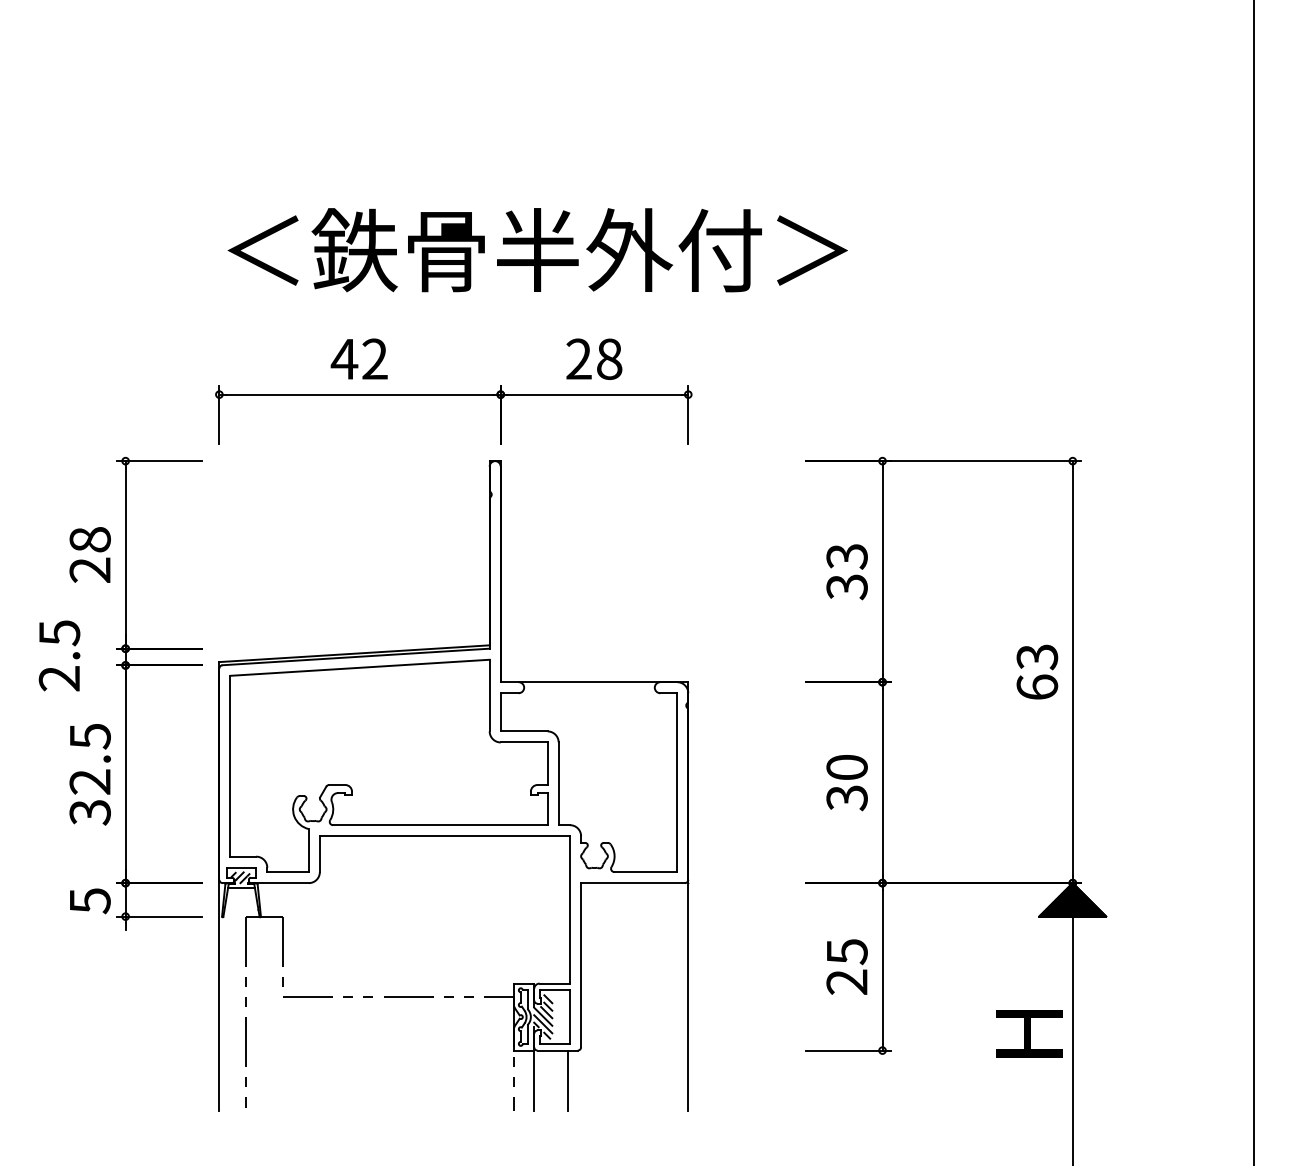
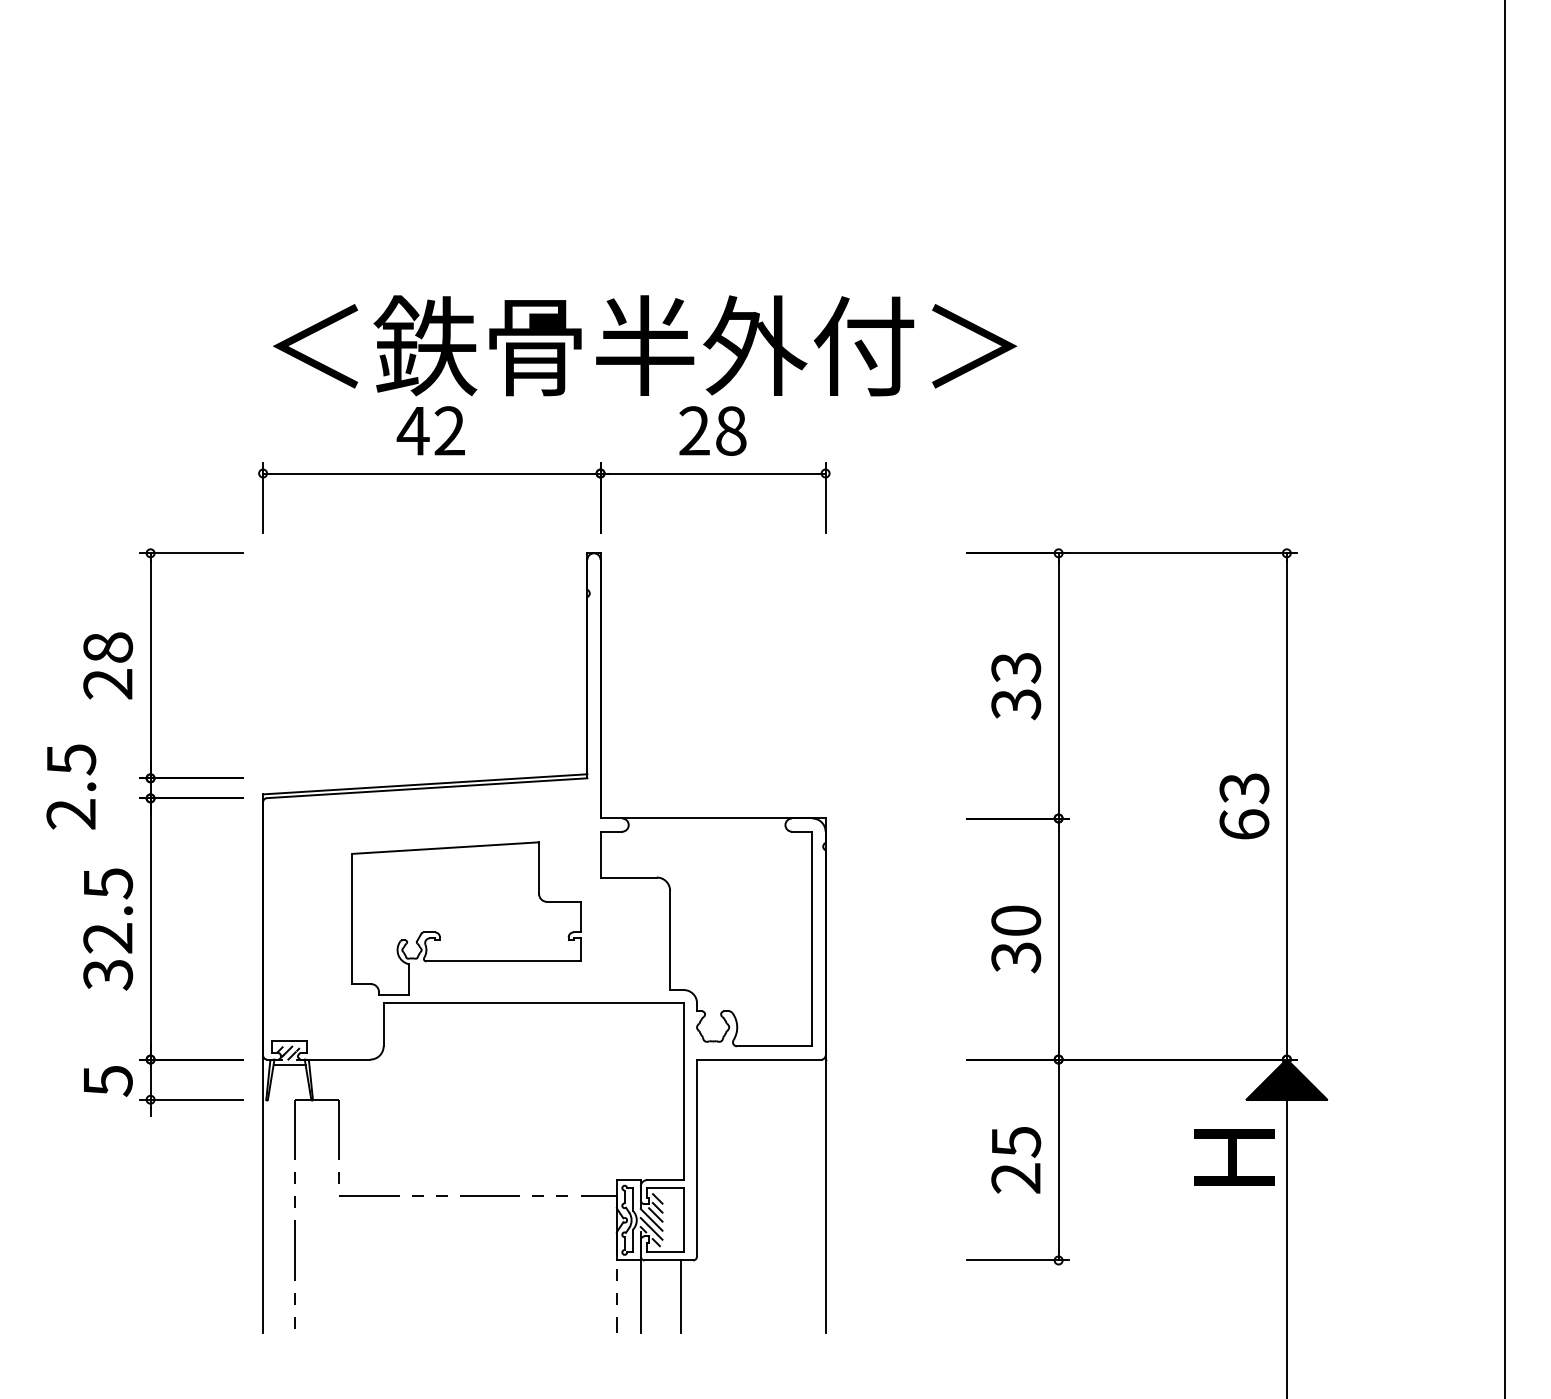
text: (537, 250) -> (644, 346), moved
part: (388, 765) -> (465, 918), size x0.6
text: (1029, 1033) -> (1234, 1157), moved

